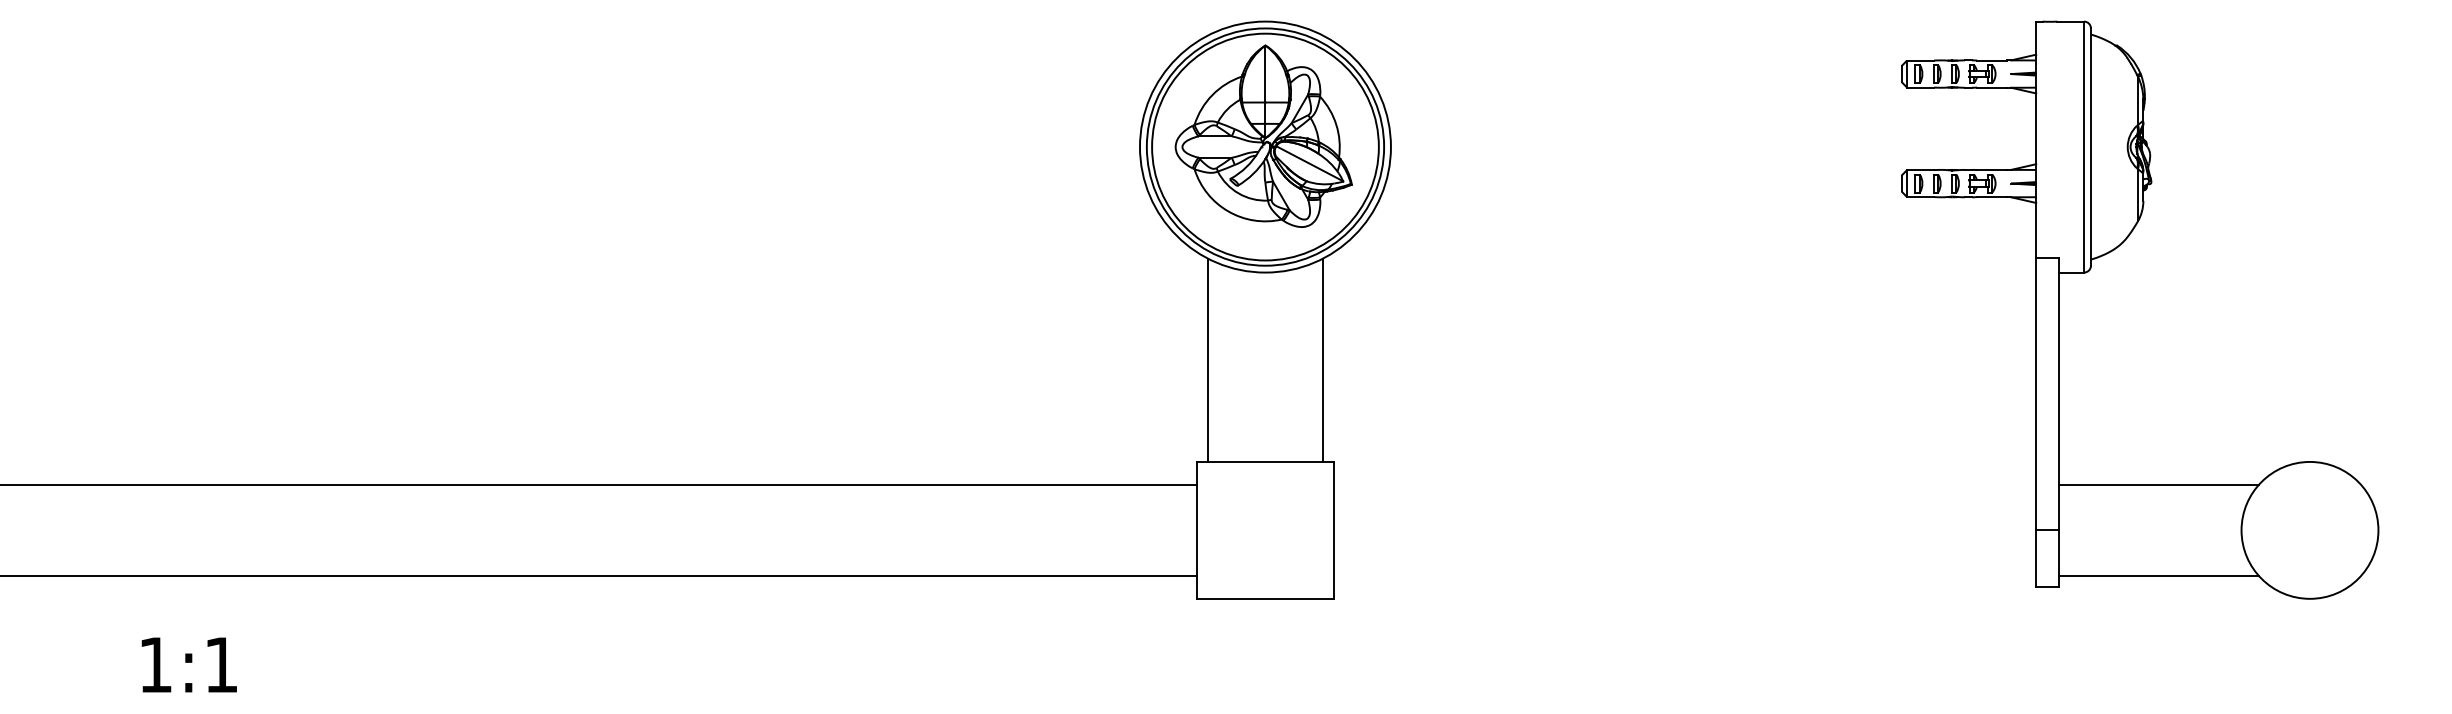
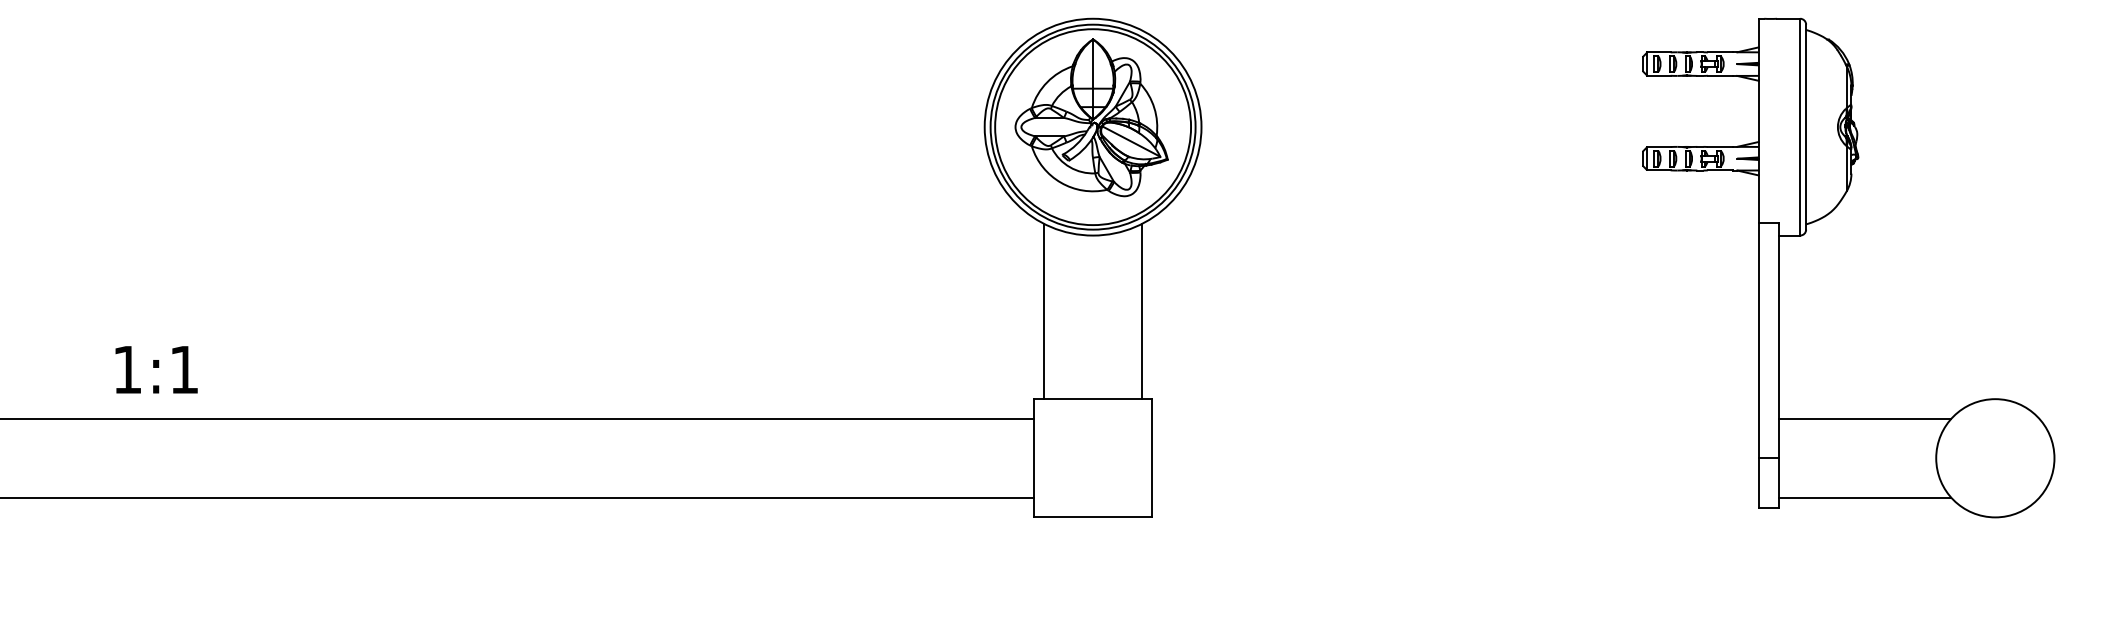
text: (188, 664) -> (155, 369), moved

